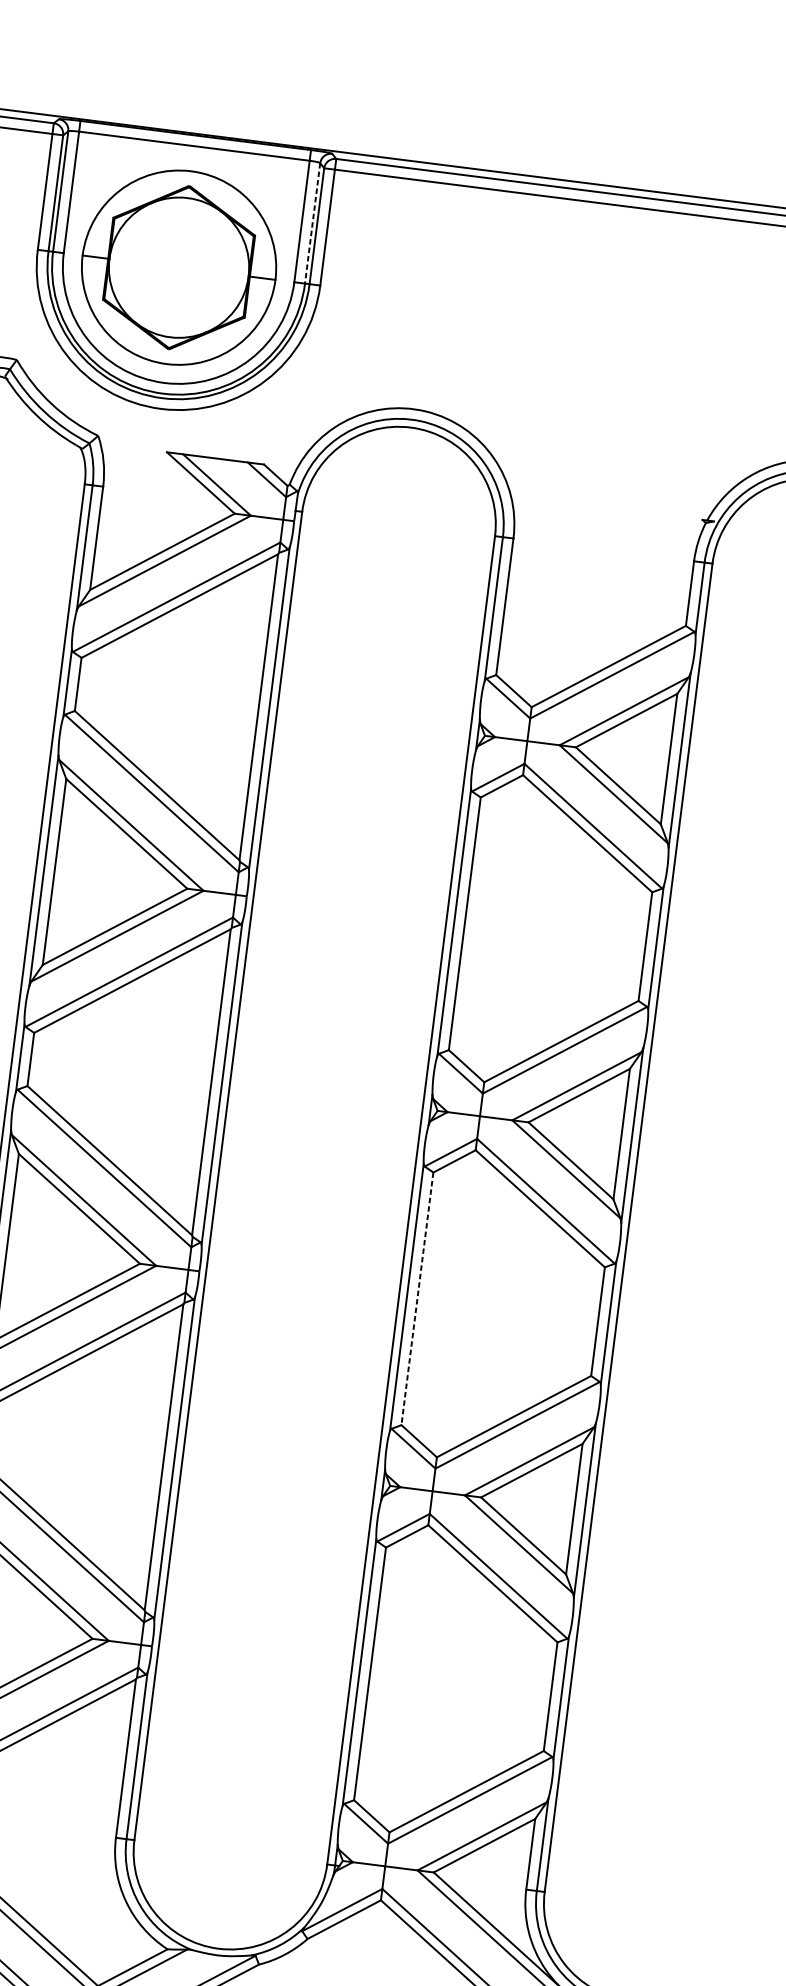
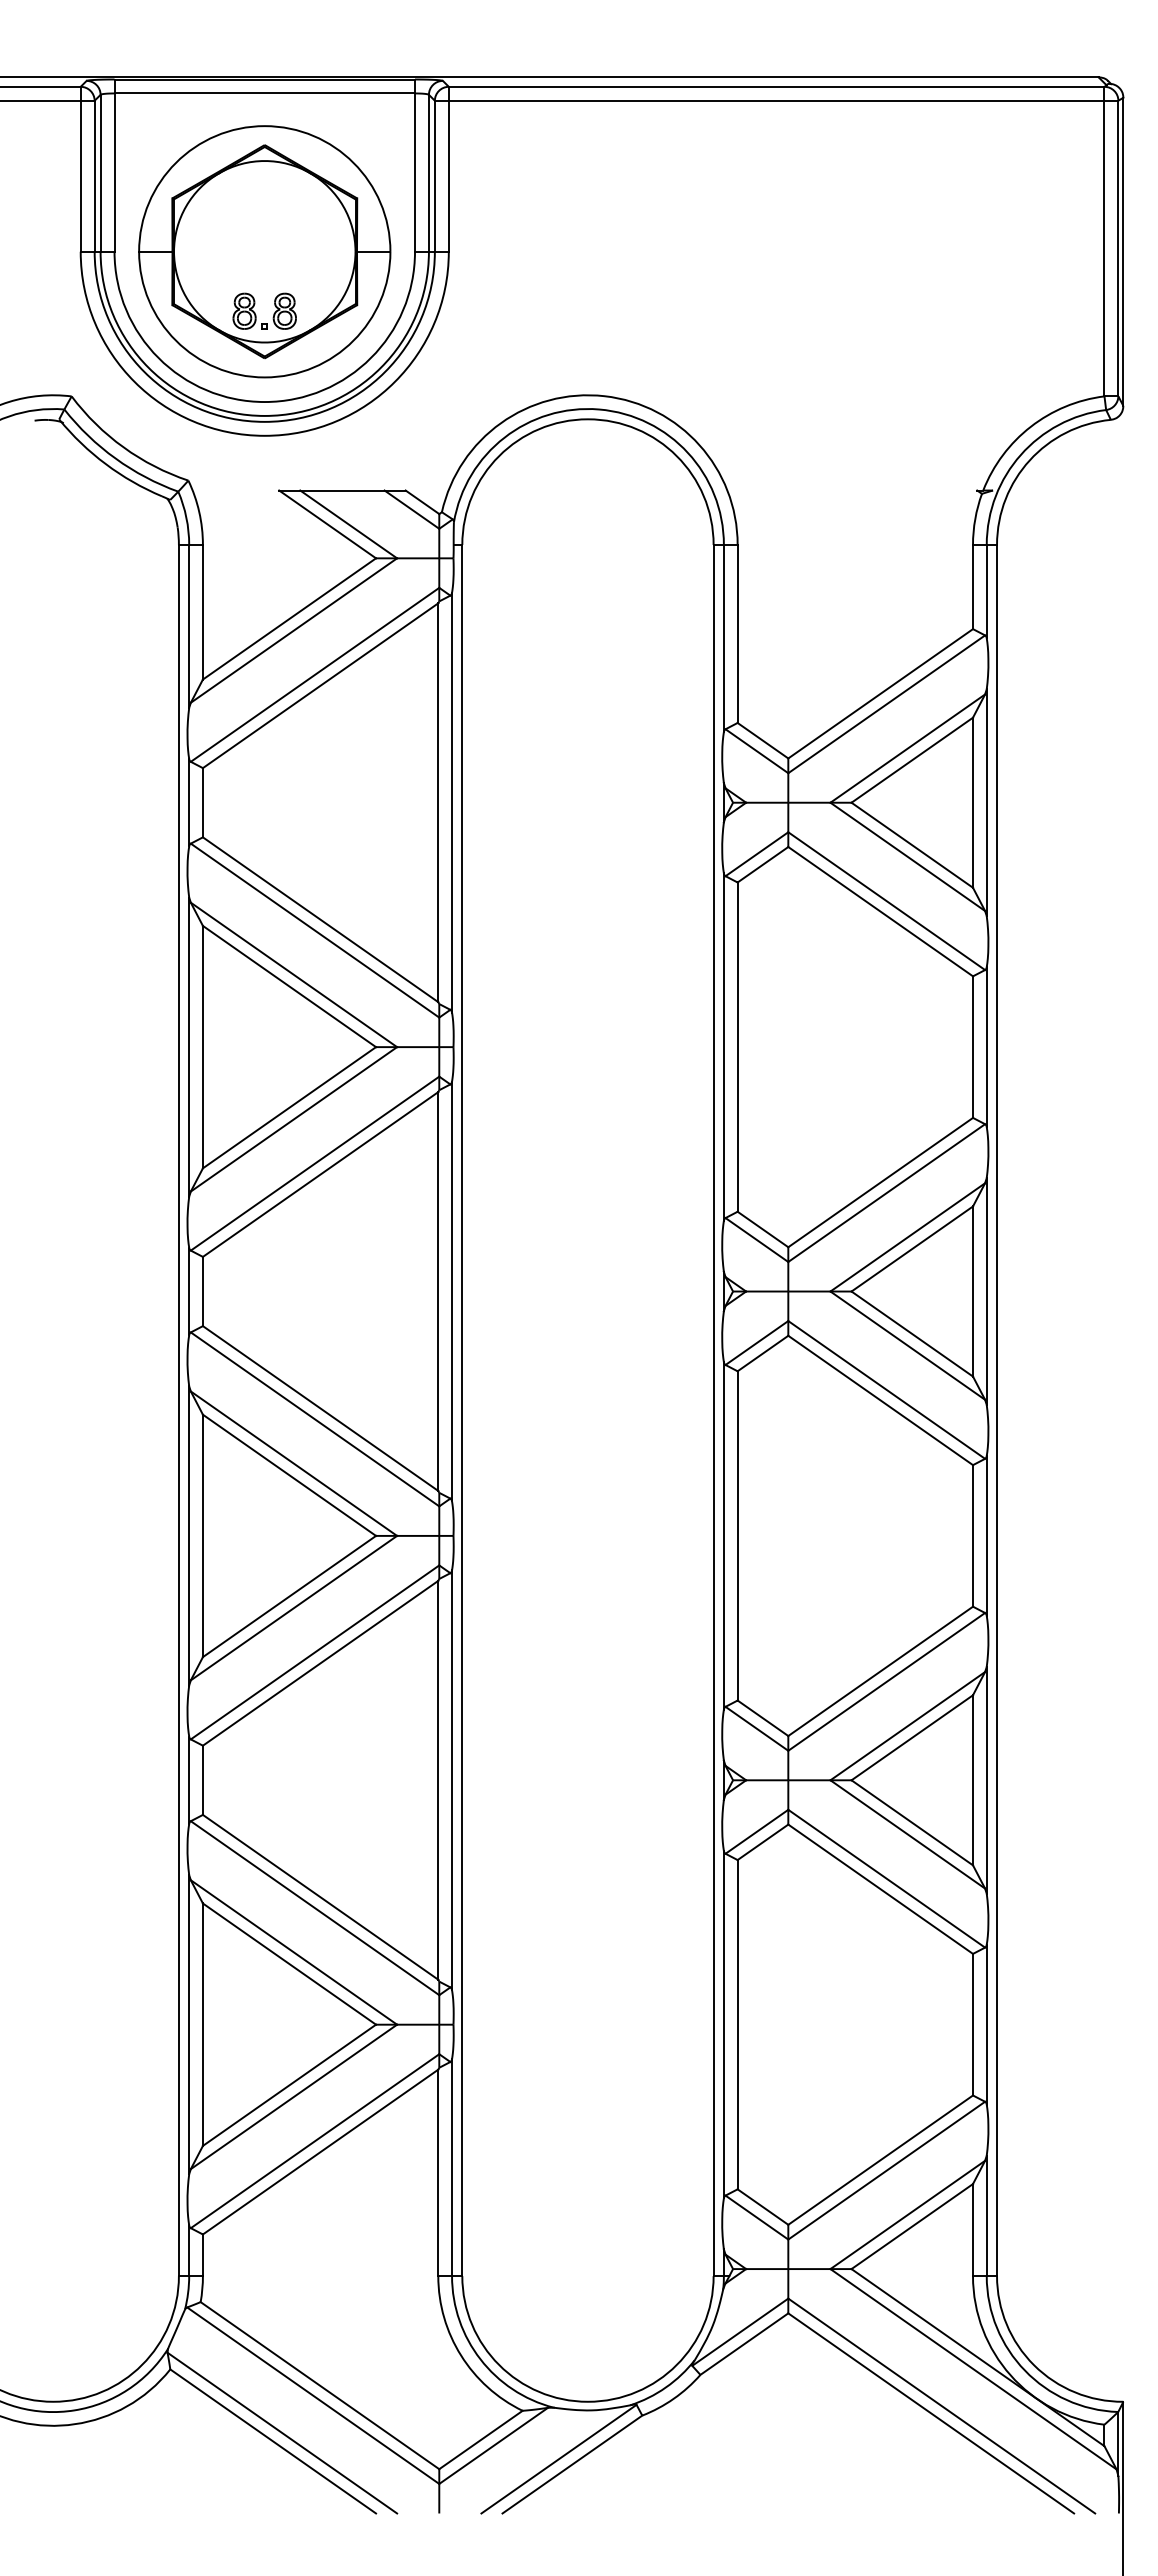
line: (312, 223) -> (428, 173), dashed -> solid
part: (166, 315) -> (256, 314), added
line: (417, 1298) -> (737, 1535), dashed -> solid

